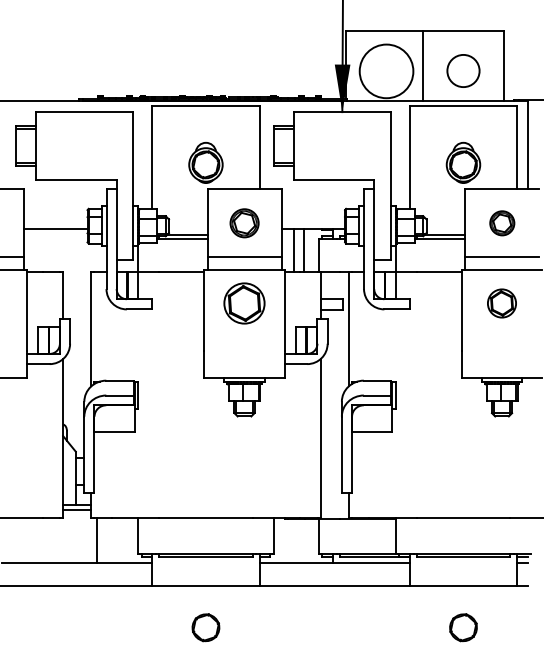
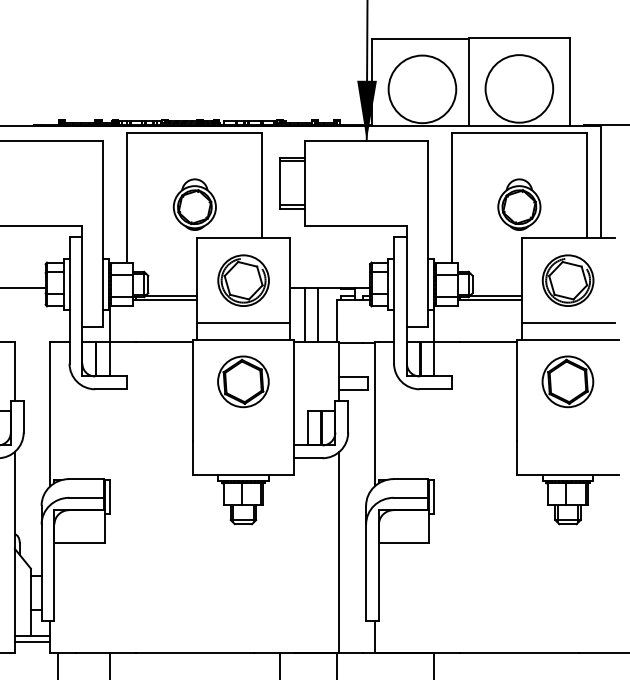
circle: (463, 70) -> (519, 88), size x1.67
part: (244, 223) -> (243, 281), size x1.43
part: (502, 223) -> (568, 281), size x1.67
part: (501, 303) -> (567, 381), size x1.43

